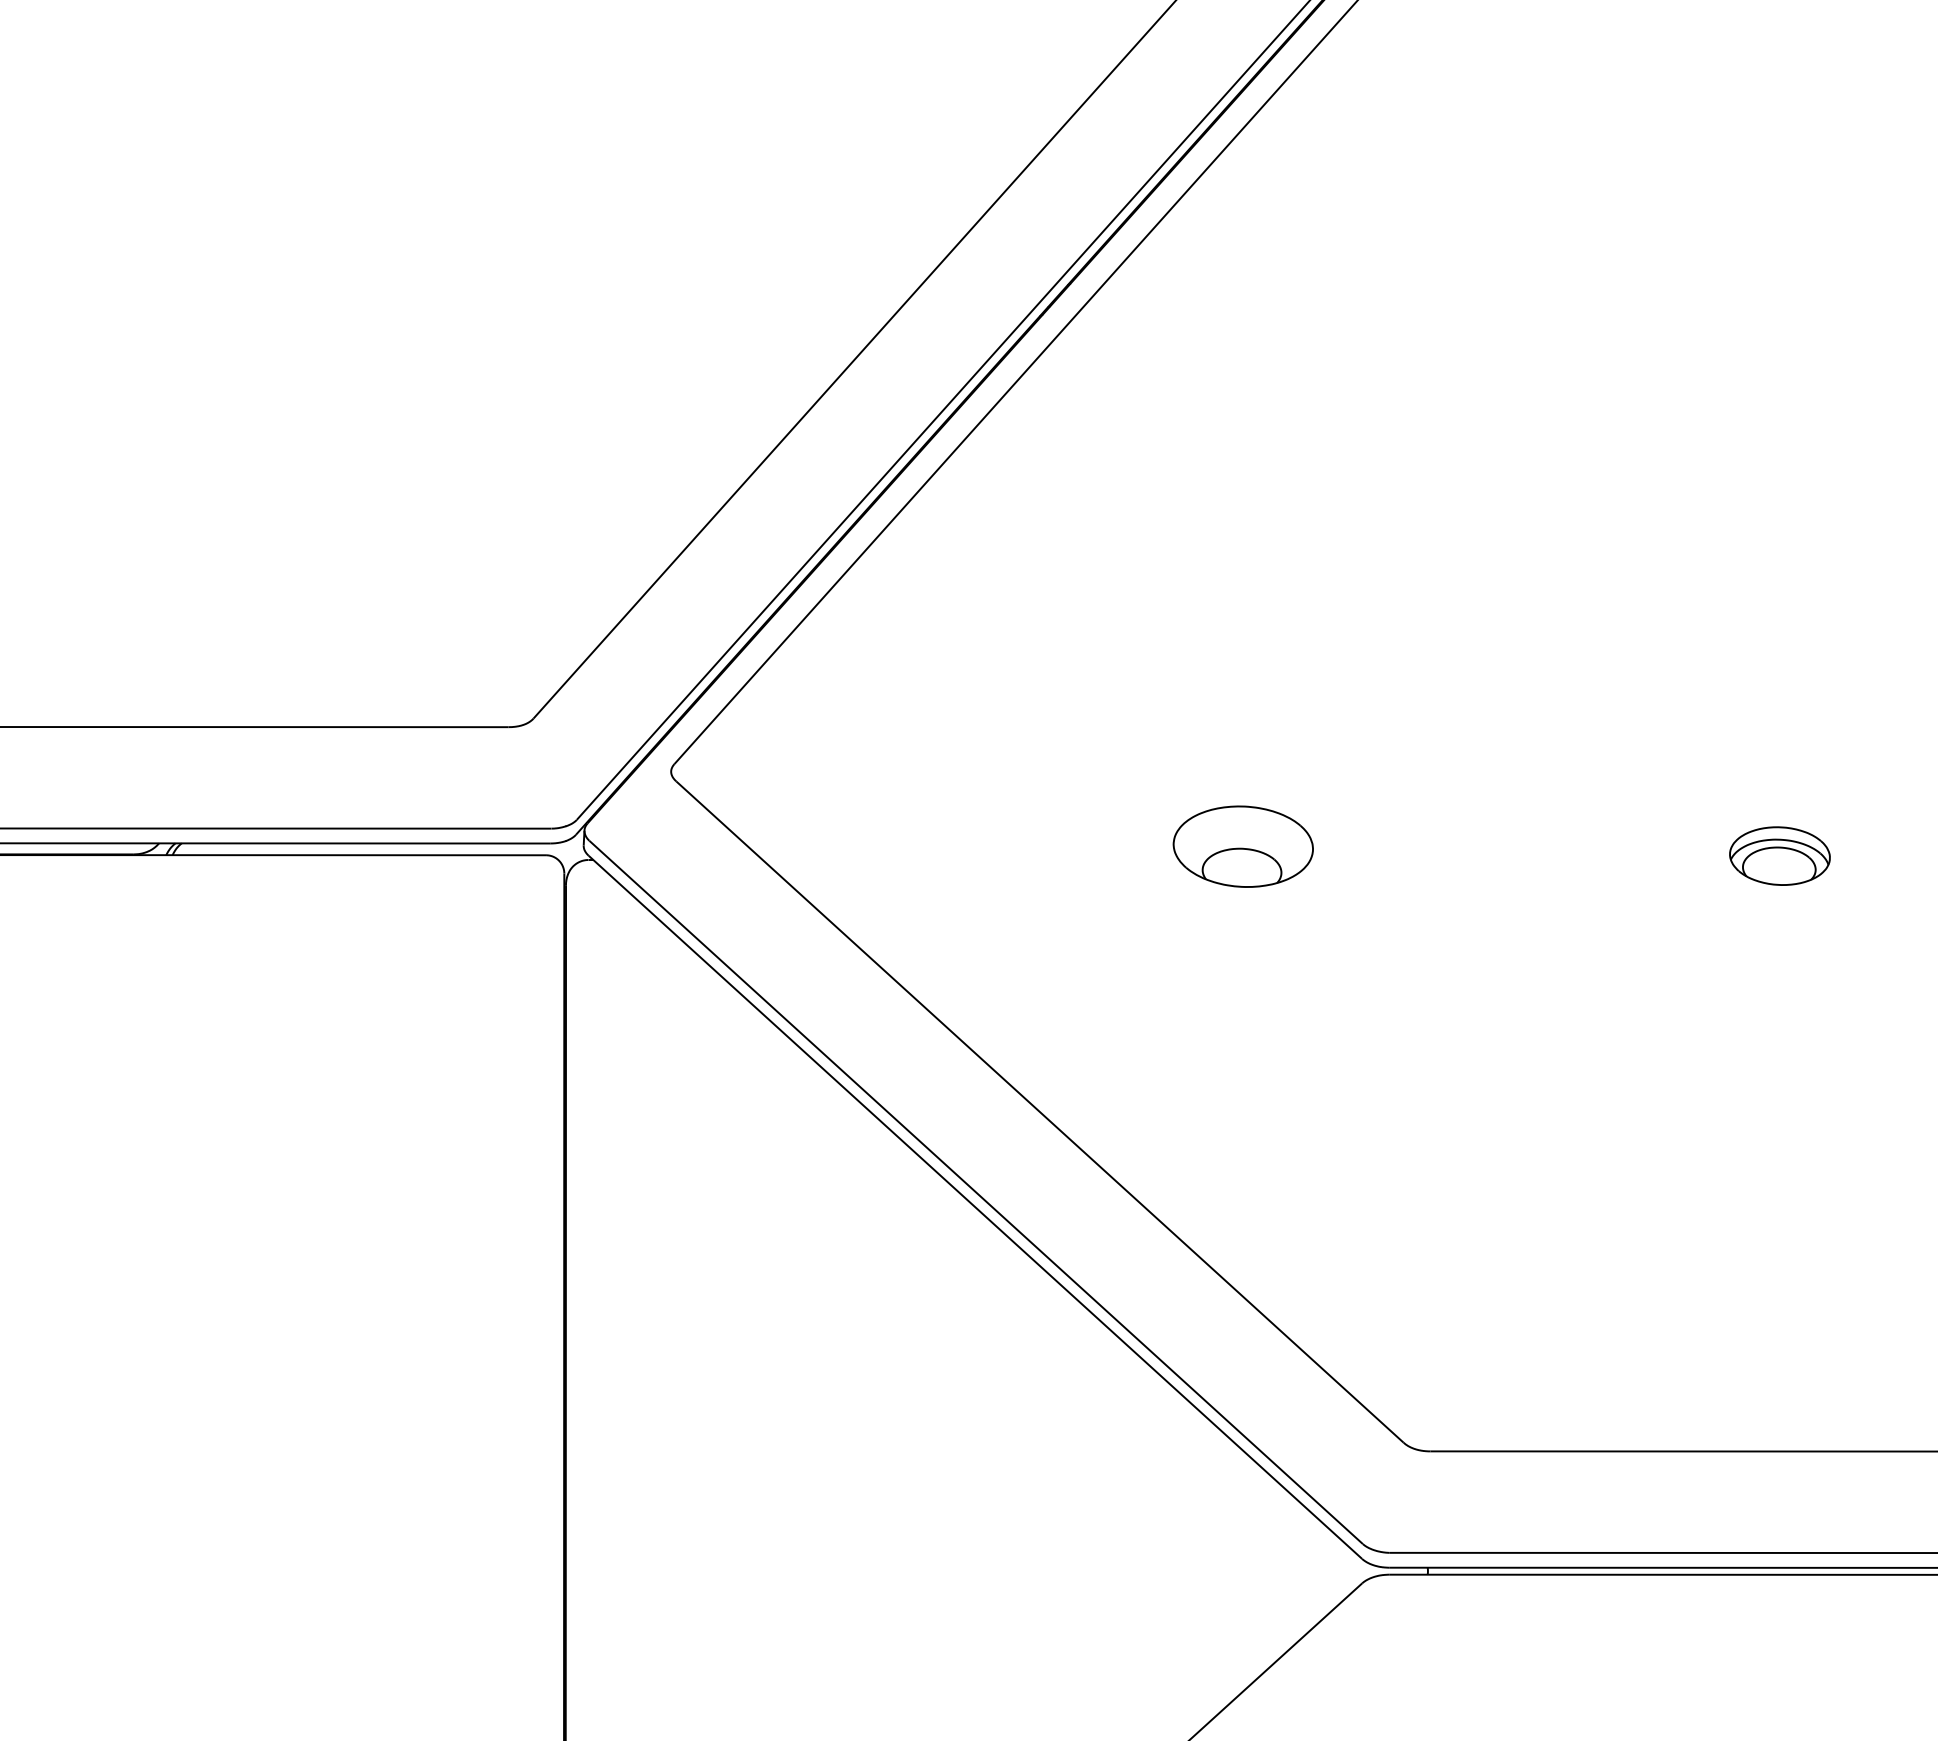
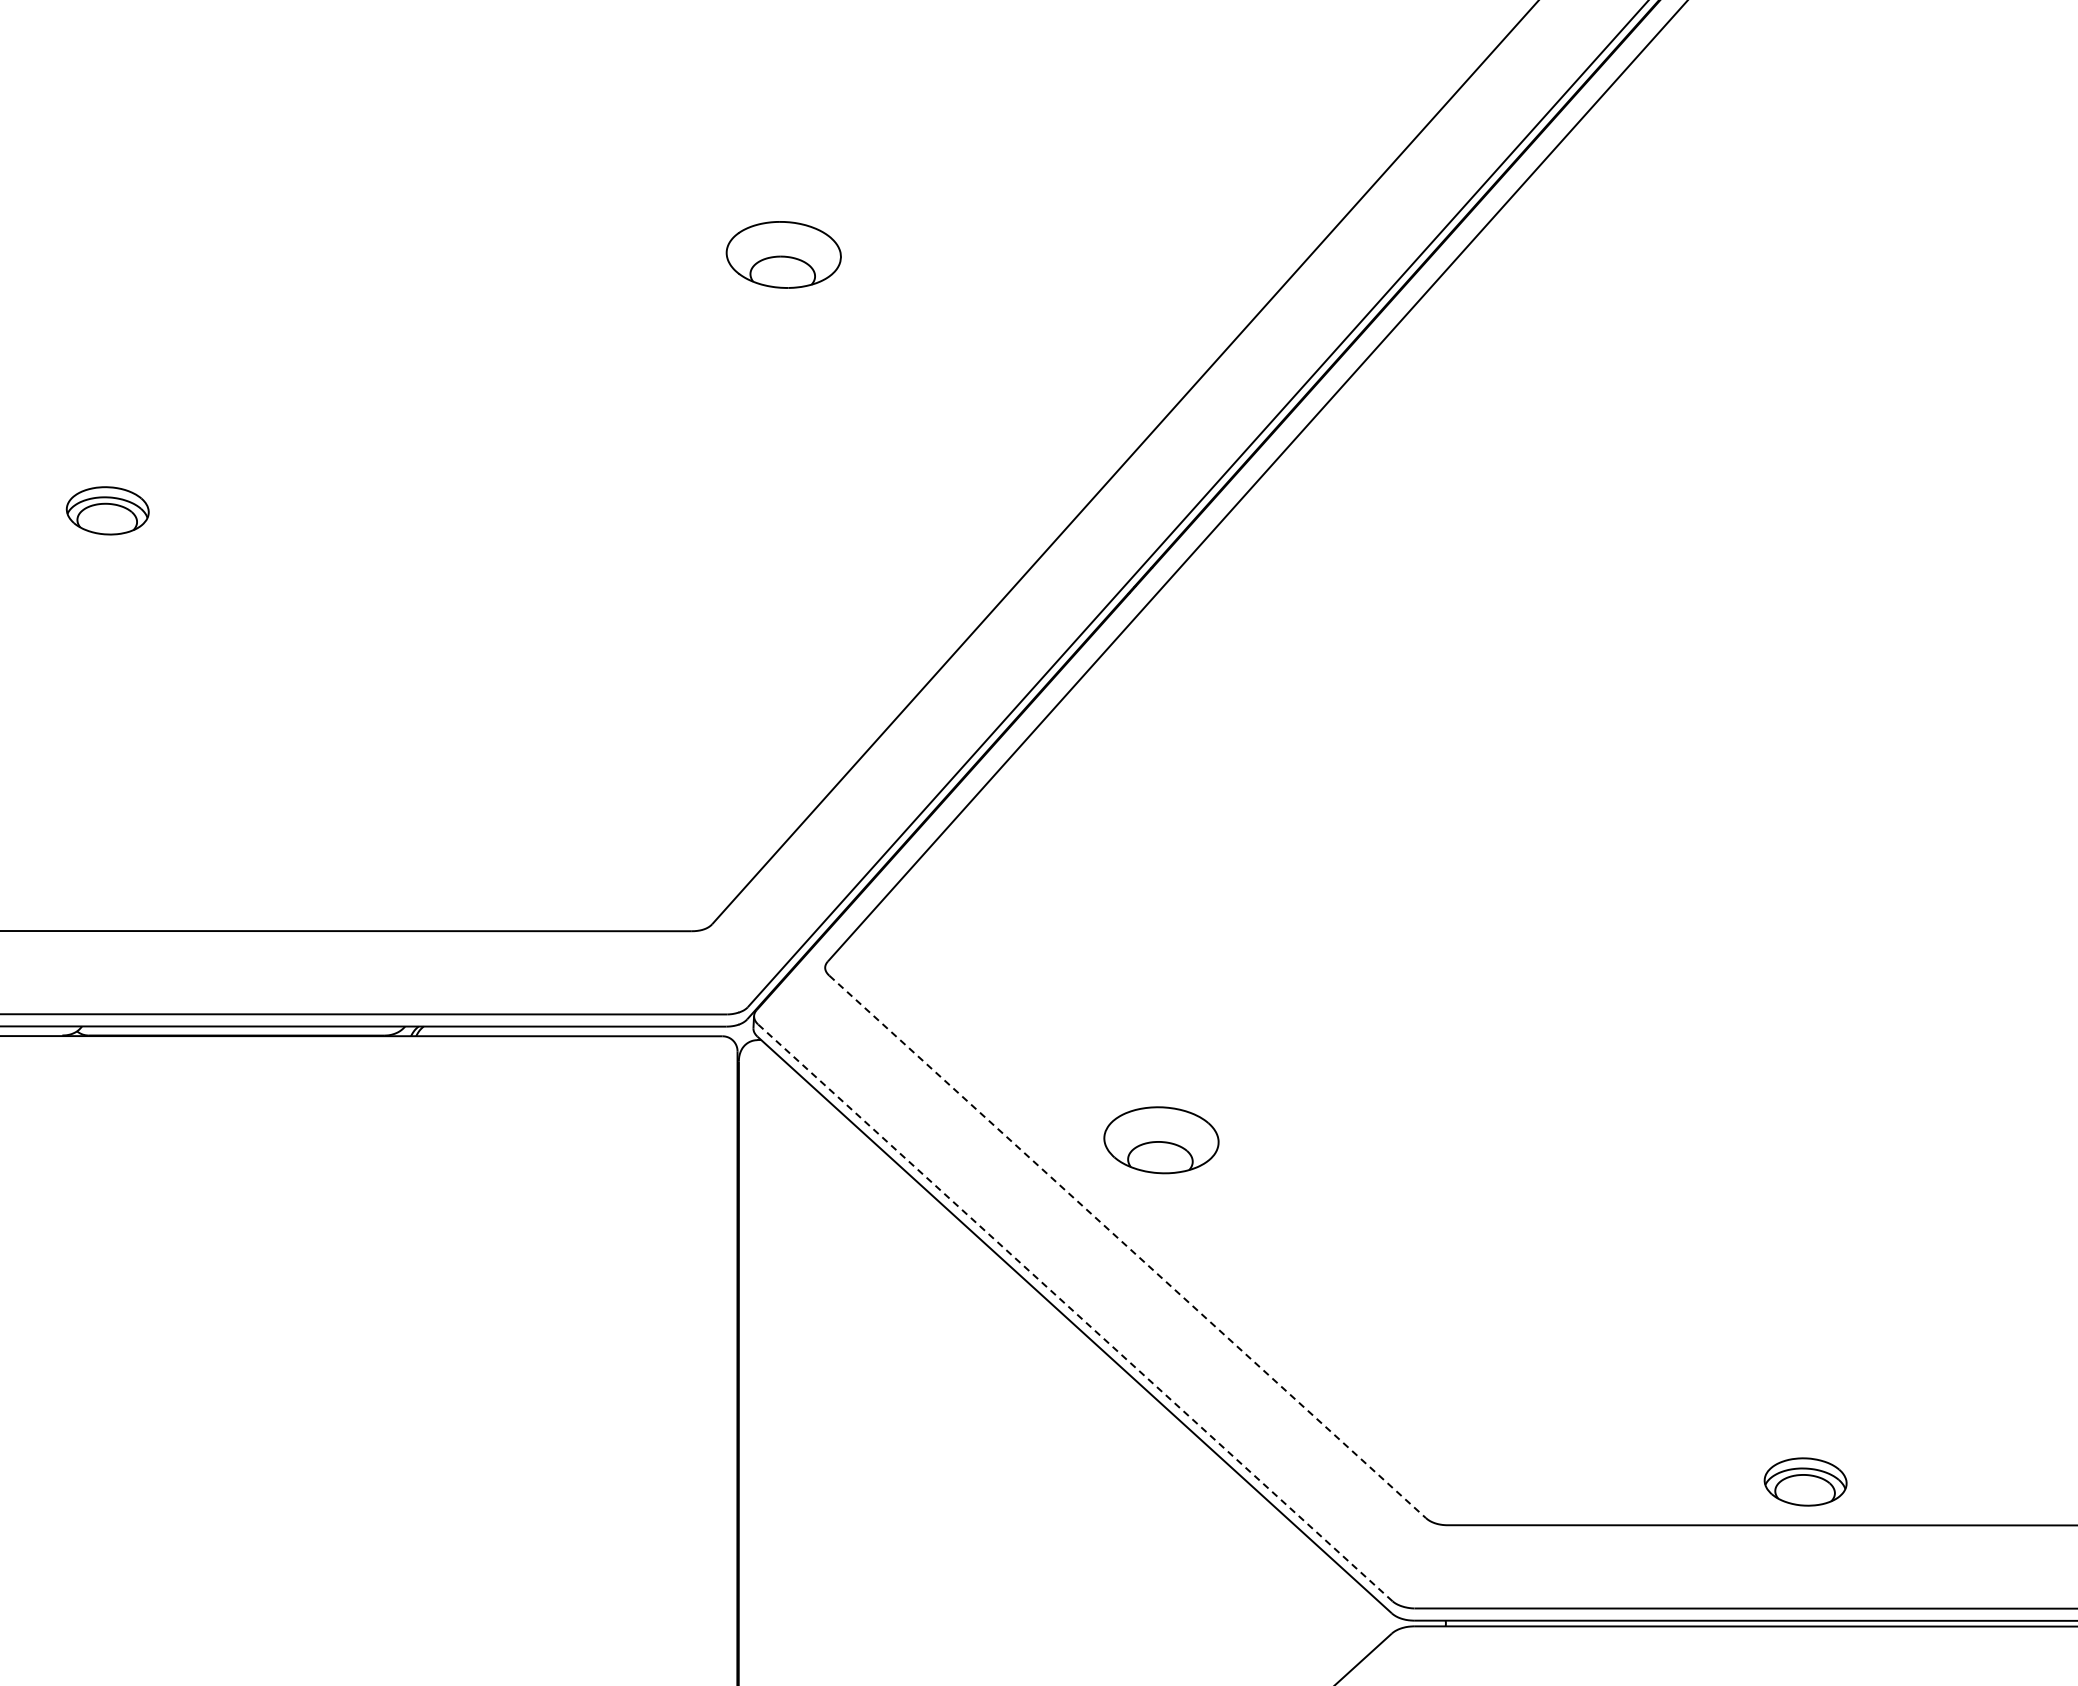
part: (1243, 846) -> (1161, 1140), moved
part: (1779, 855) -> (1805, 1481), moved
line: (1040, 1112) -> (1128, 1247), solid -> dashed
line: (976, 1192) -> (1075, 1312), solid -> dashed

